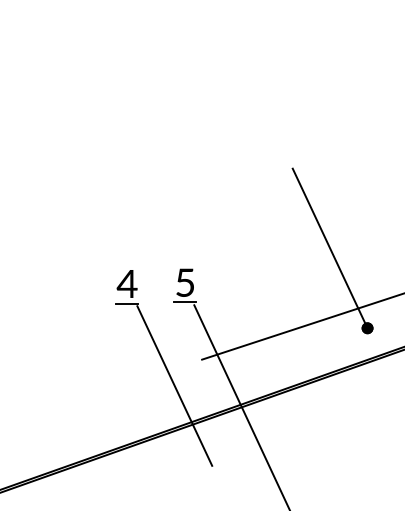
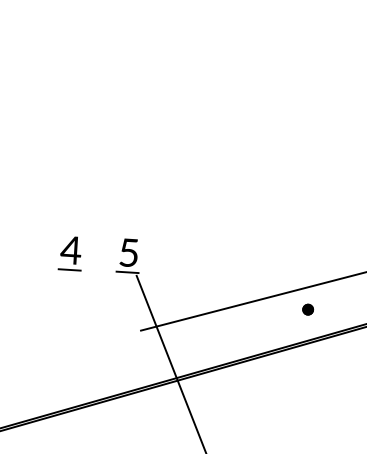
line: (329, 248) -> (275, 227), removed
line: (174, 385) -> (111, 354), removed

